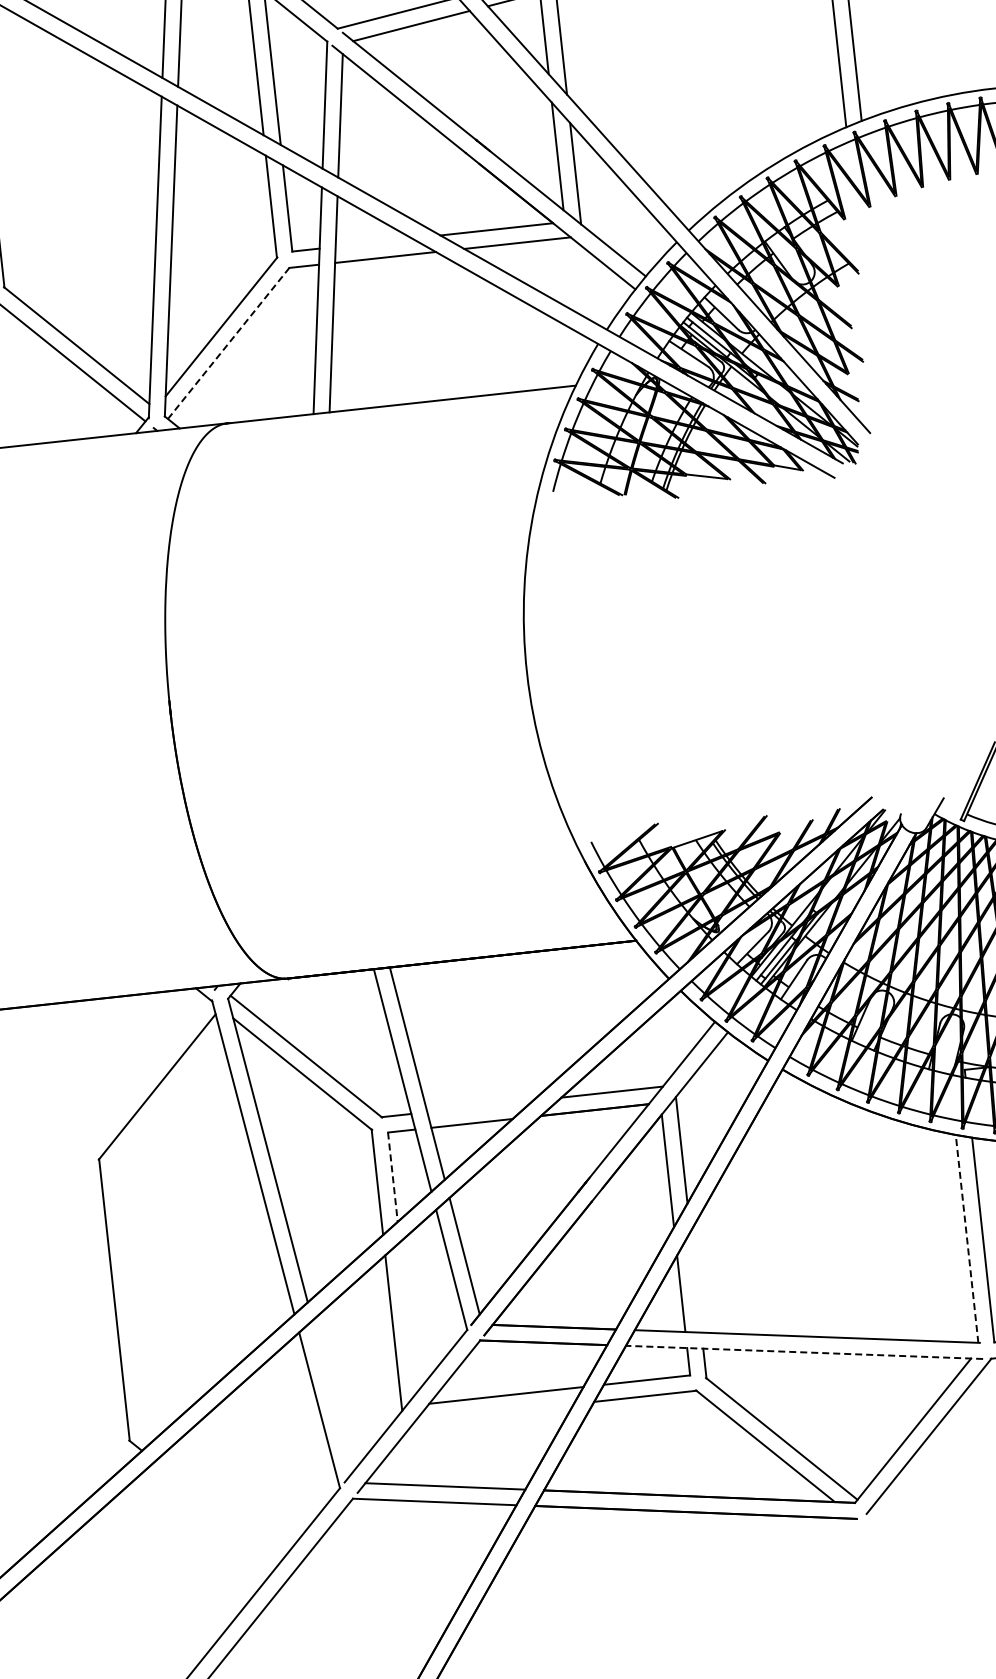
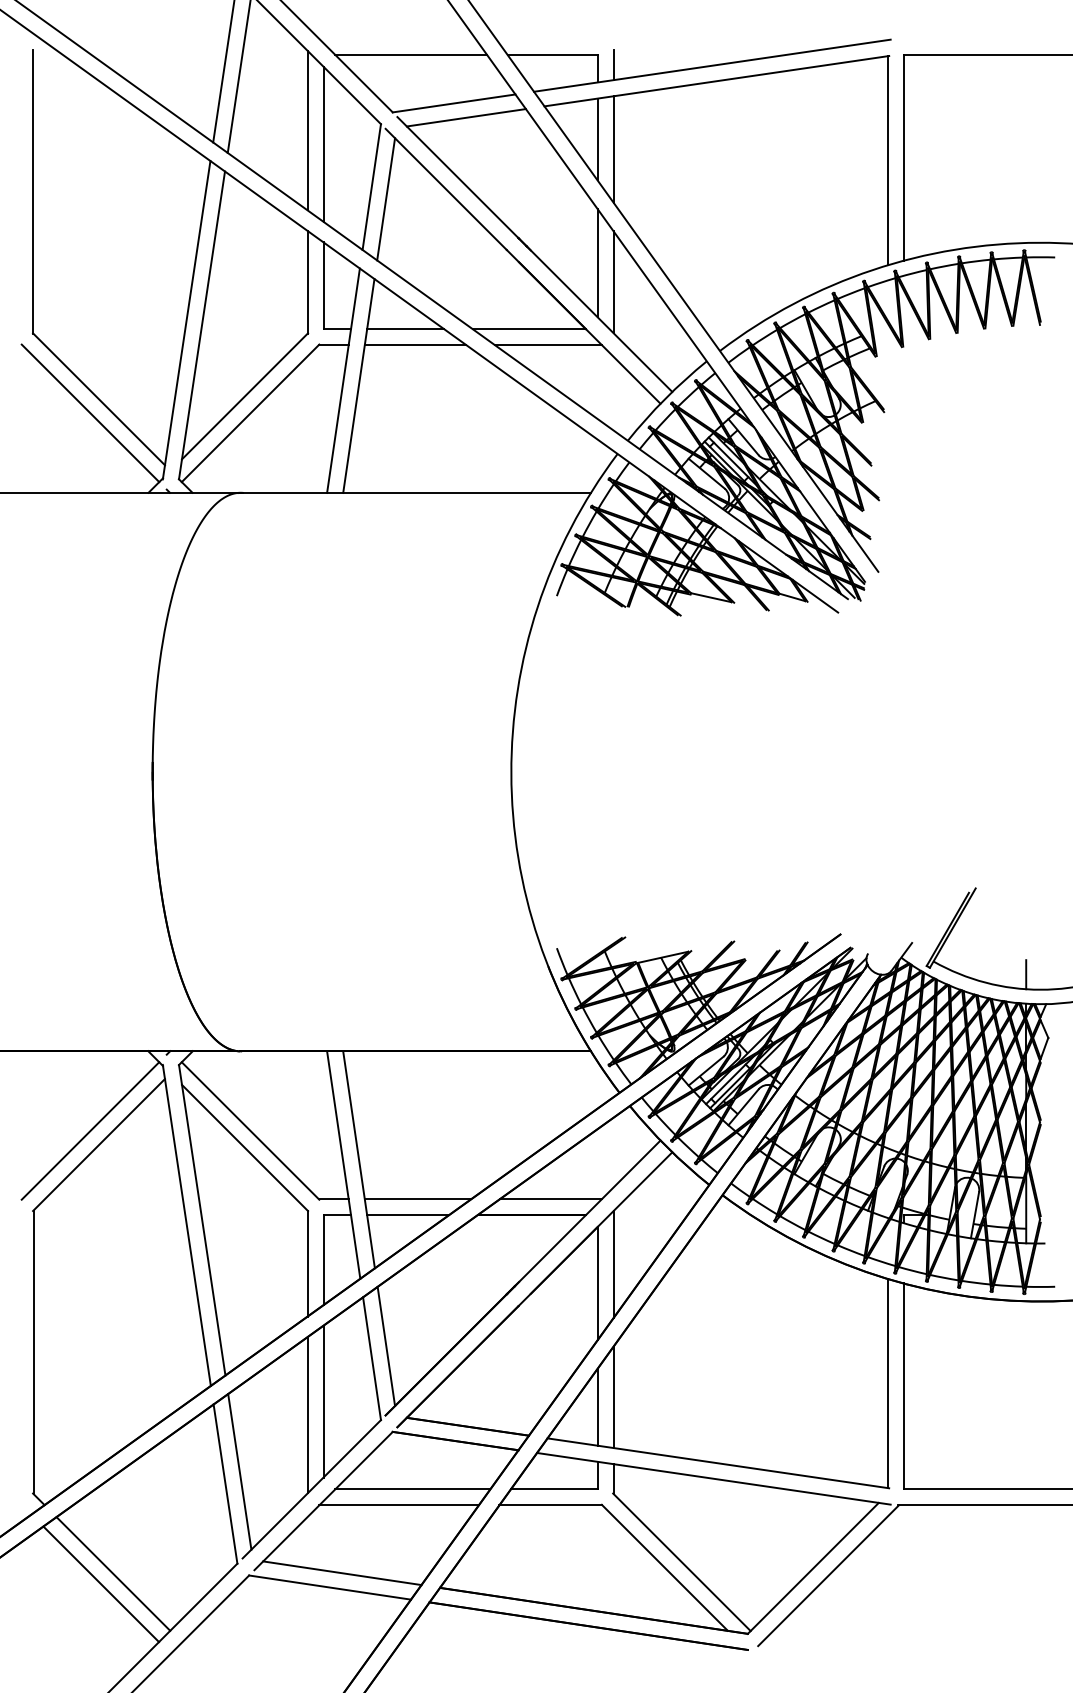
line: (373, 243) -> (405, 329), added
line: (228, 342) -> (250, 412), dashed -> solid
line: (147, 1073) -> (90, 1130), added
line: (479, 1106) -> (417, 1199), added
line: (392, 1177) -> (323, 1260), dashed -> solid
line: (966, 1238) -> (887, 1383), dashed -> solid
line: (695, 1282) -> (613, 1397), added
line: (408, 1317) -> (323, 1401), added
line: (804, 1352) -> (713, 1478), dashed -> solid
line: (332, 1396) -> (239, 1471), added
line: (493, 1413) -> (398, 1505), added
line: (217, 1511) -> (113, 1573), added
line: (207, 1523) -> (101, 1584), added

